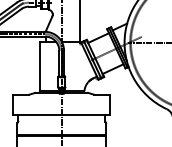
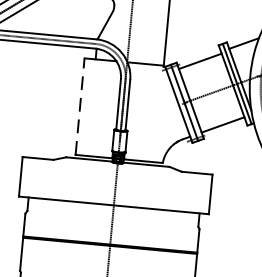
line: (39, 66) -> (79, 106), solid -> dashed

